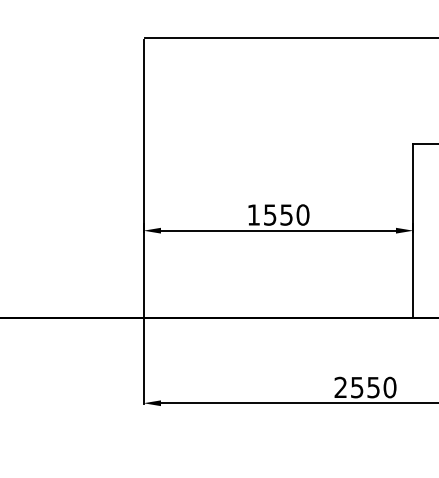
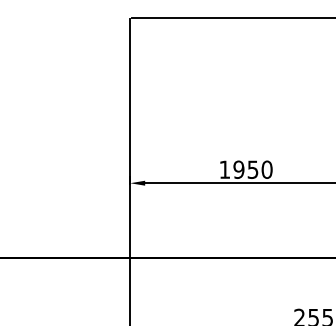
text: (269, 214) -> (238, 169), 1550 -> 1950

